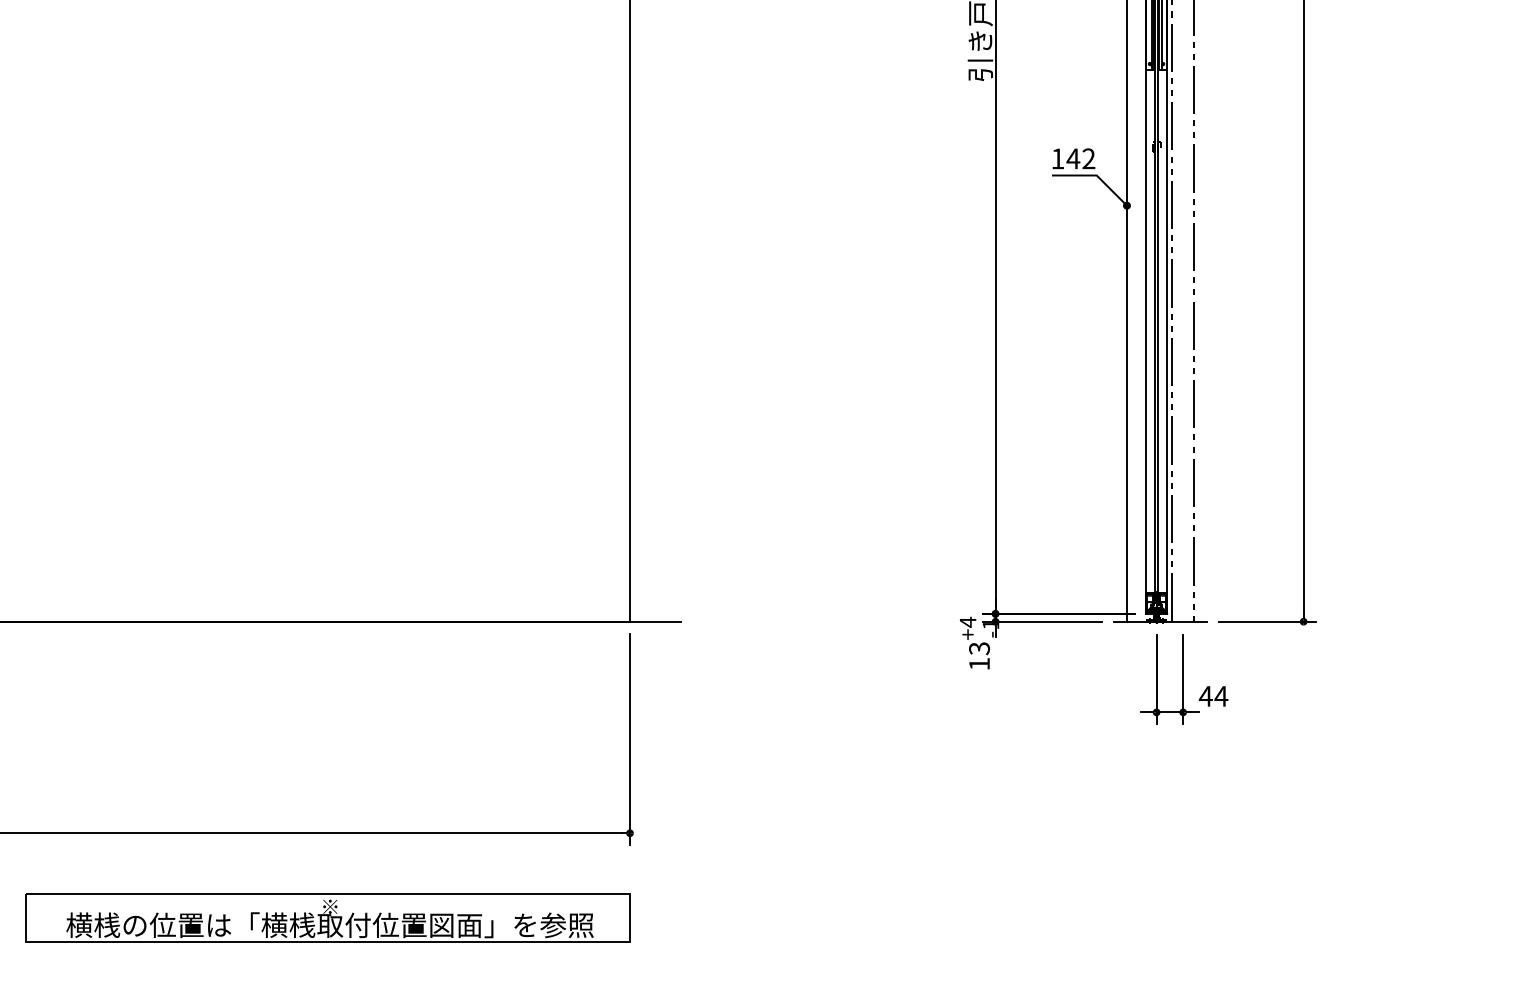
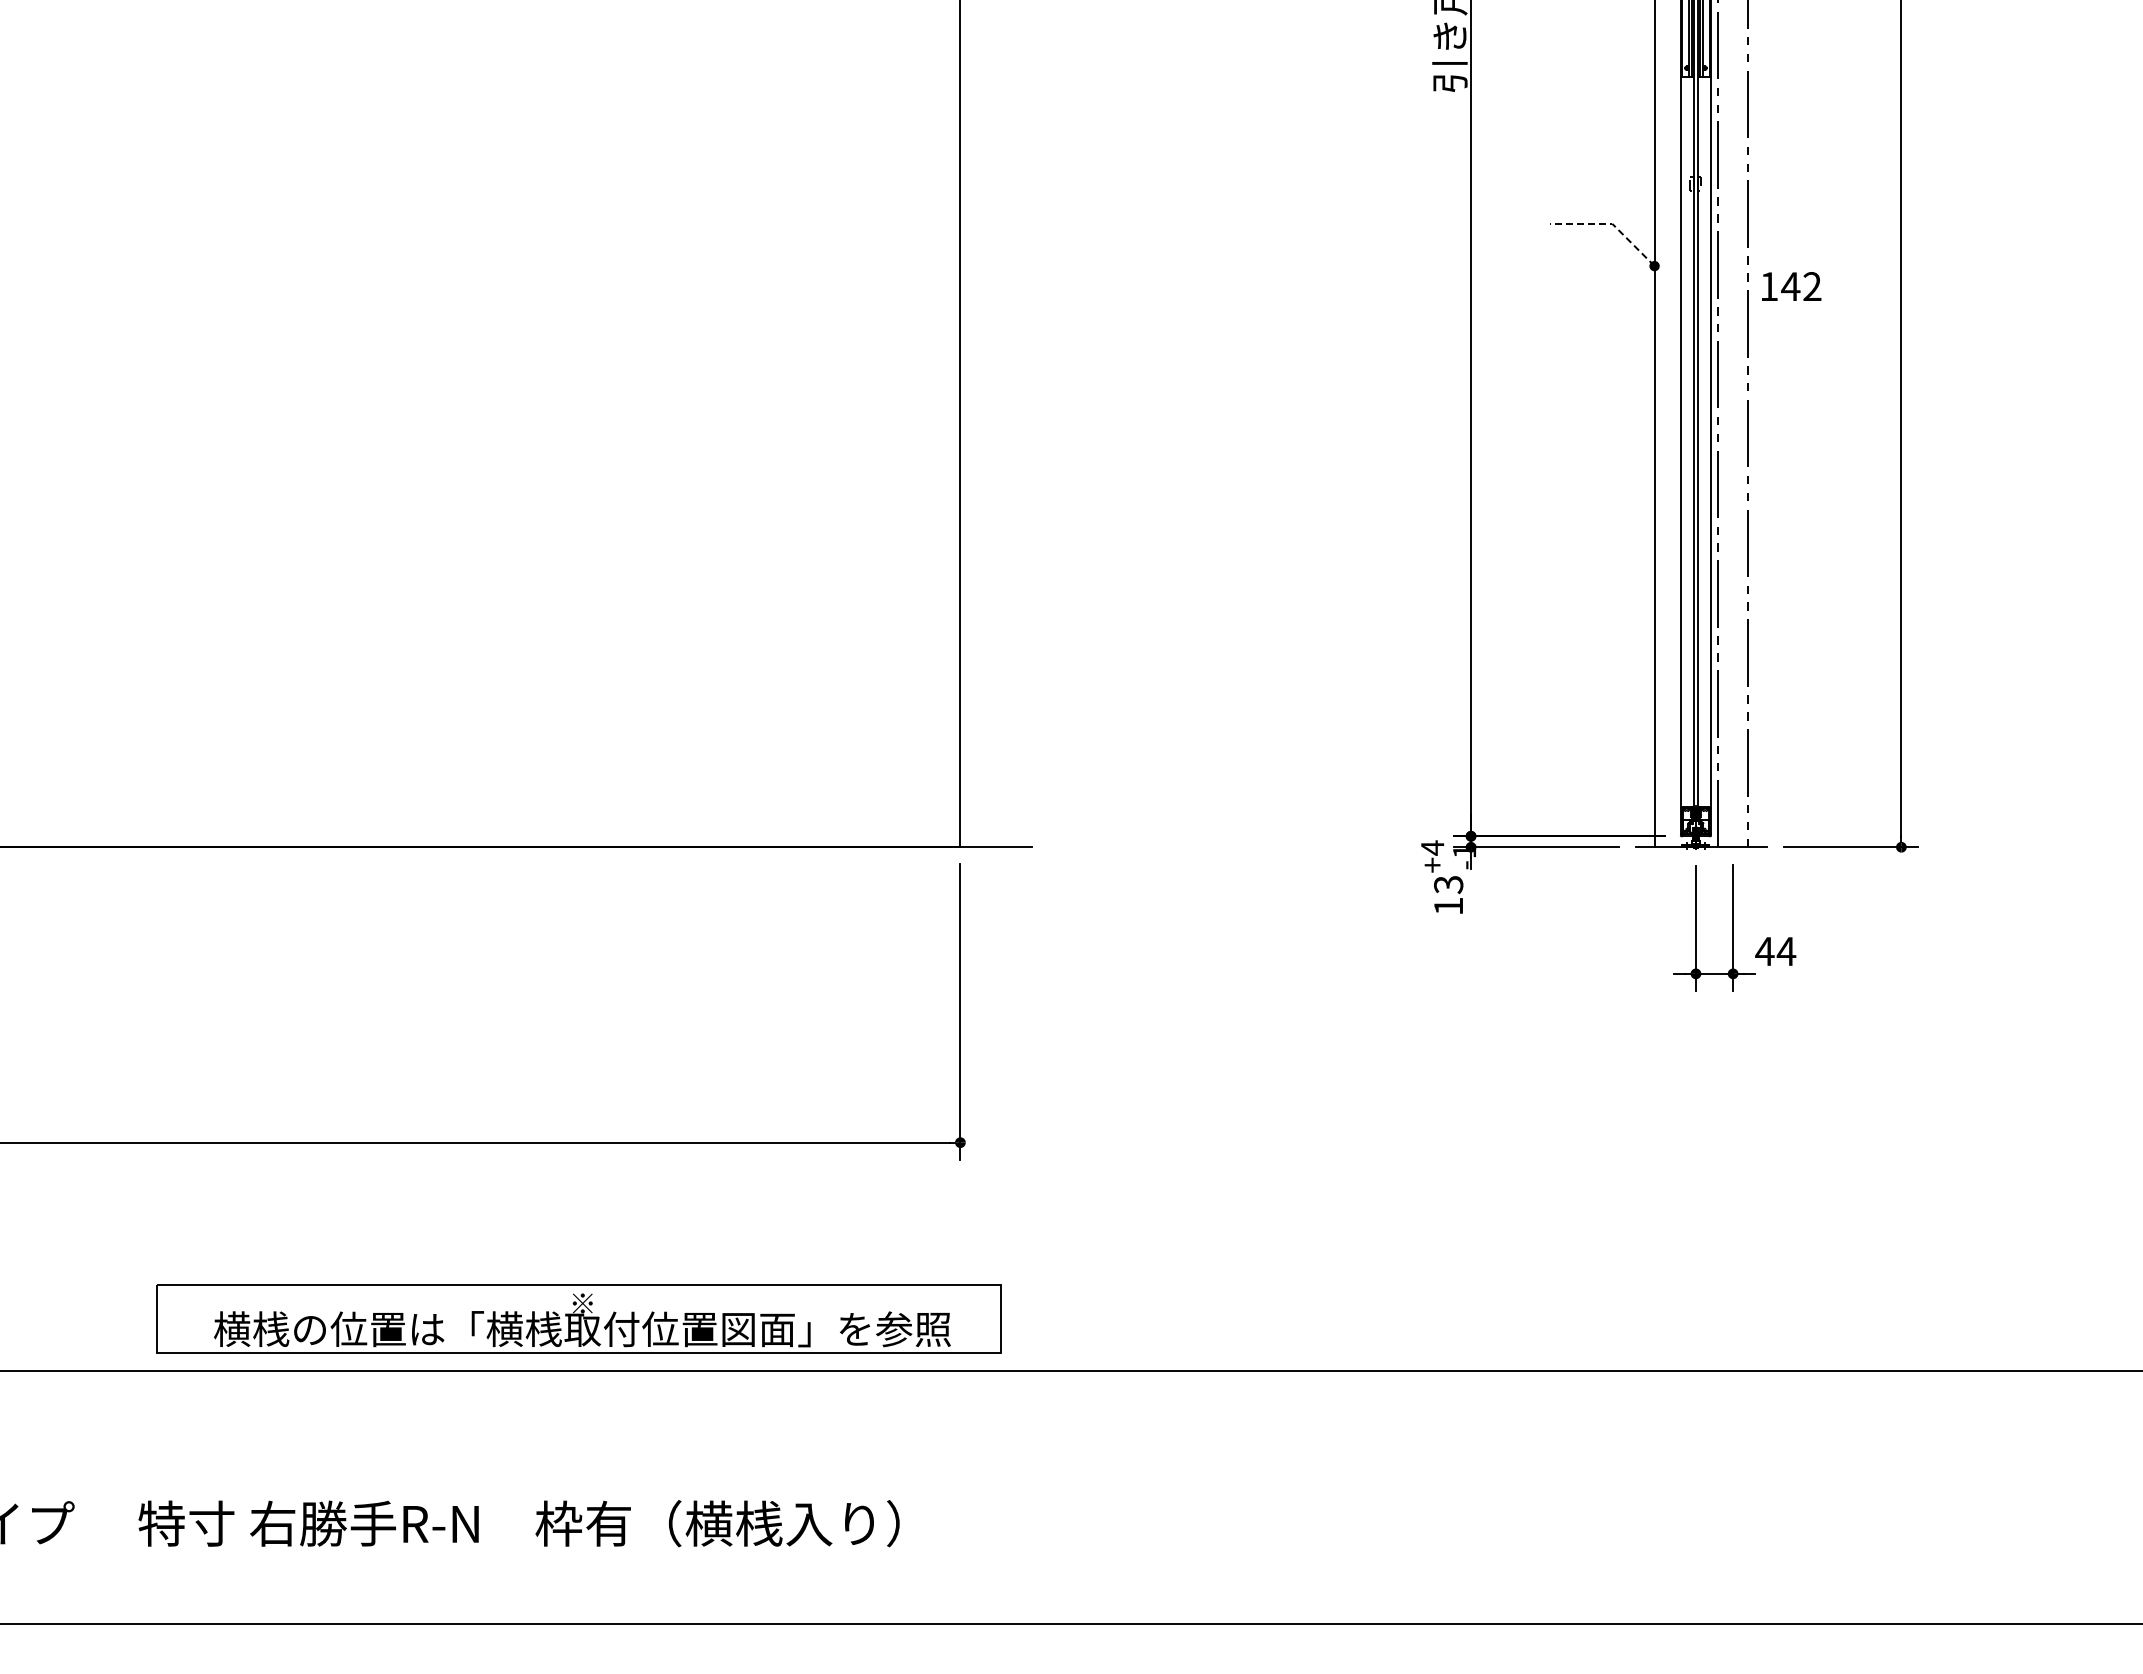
text: (1073, 158) -> (1791, 286), moved
line: (1096, 175) -> (1611, 223), solid -> dashed
part: (327, 917) -> (578, 1318), moved

